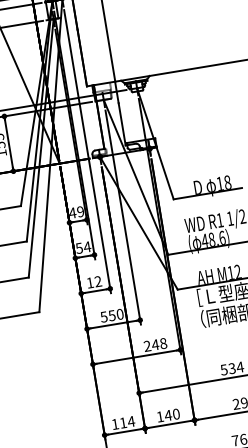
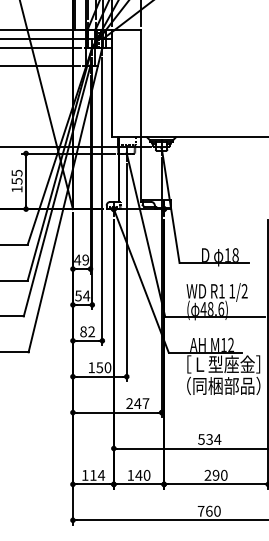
text: (90, 282) -> (83, 331), 12 -> 82
text: (103, 316) -> (91, 367), 550 -> 150
text: (163, 343) -> (145, 403), 248 -> 247

